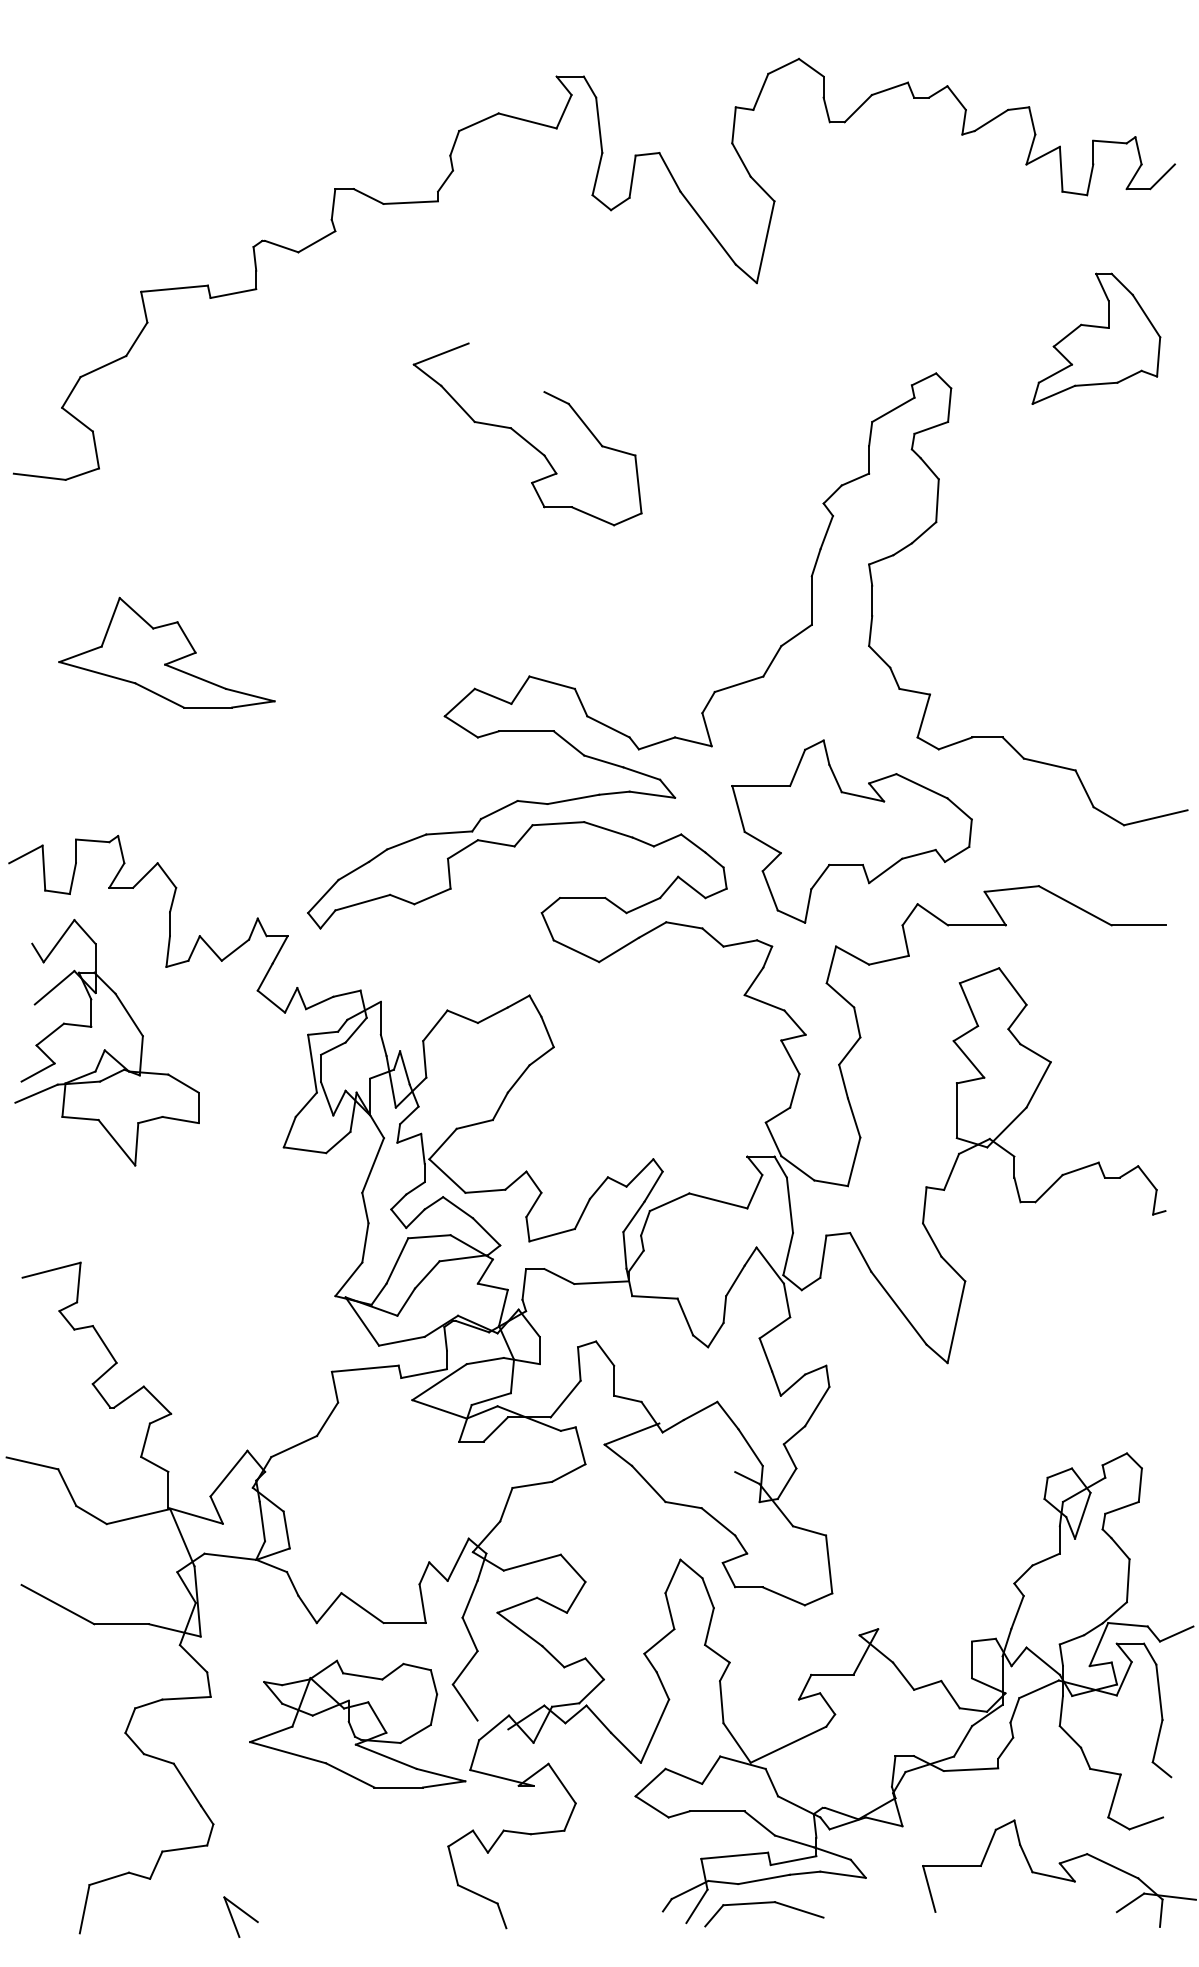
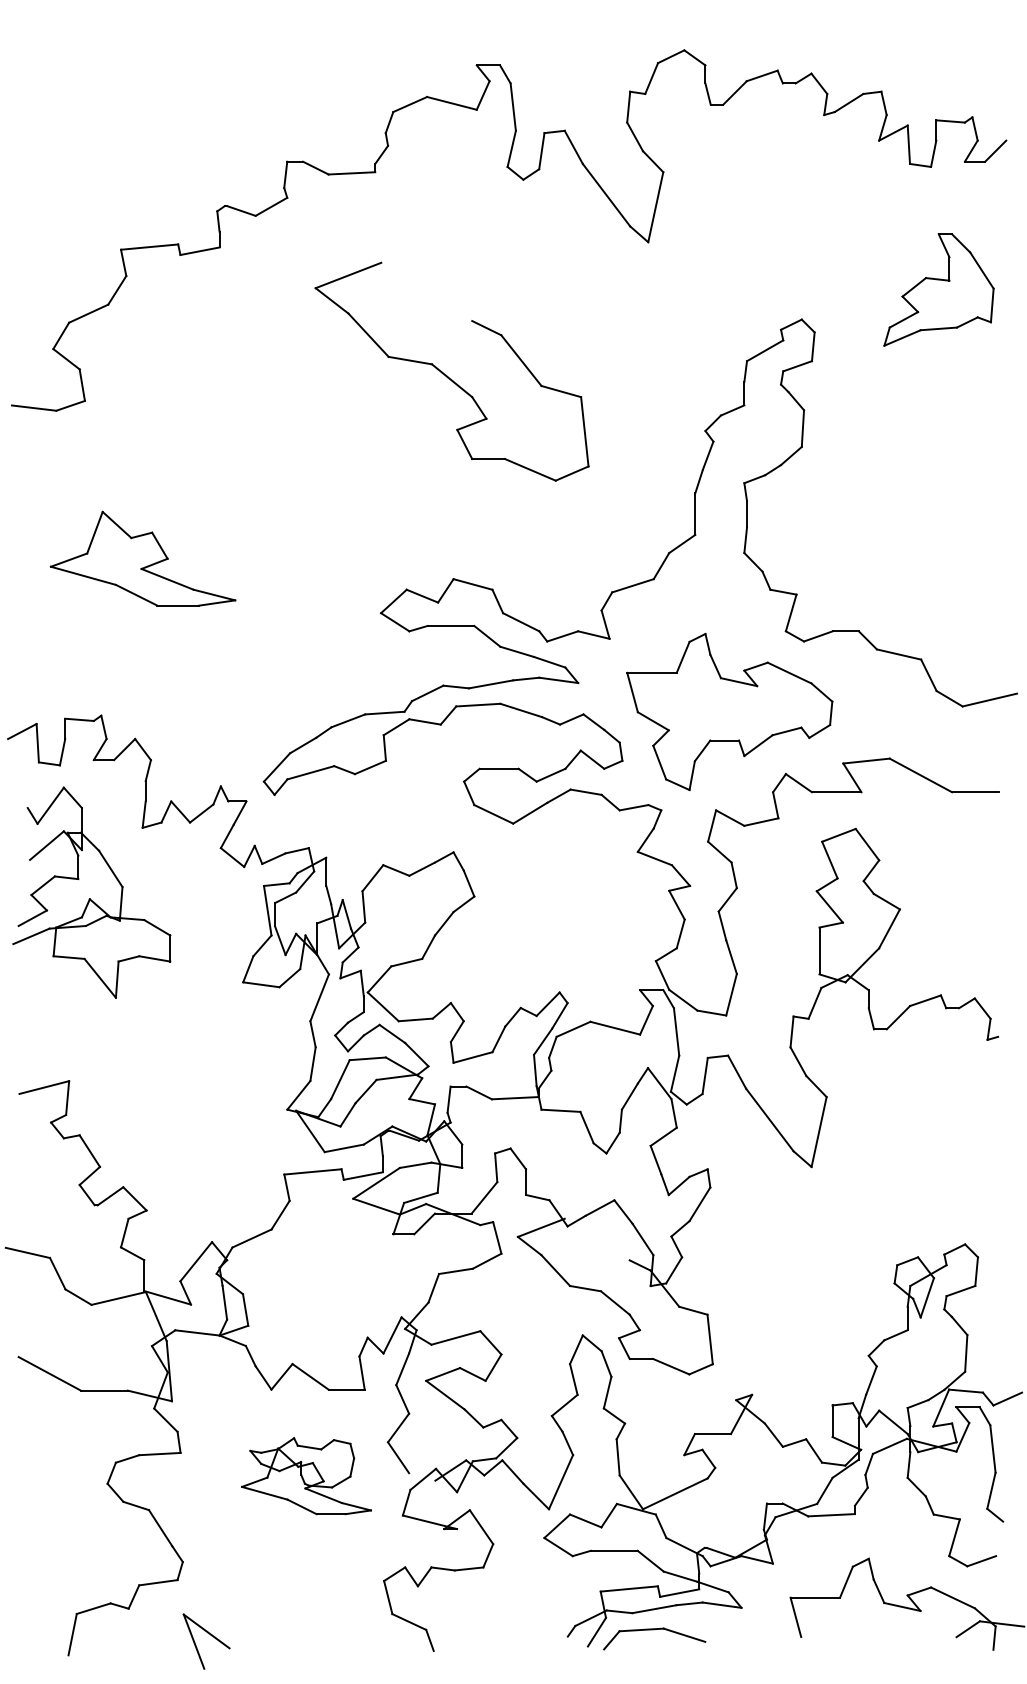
part: (527, 434) -> (451, 371), size x1.4
part: (357, 1723) -> (306, 1475), size x0.7
part: (240, 1916) -> (206, 1640), size x1.6

